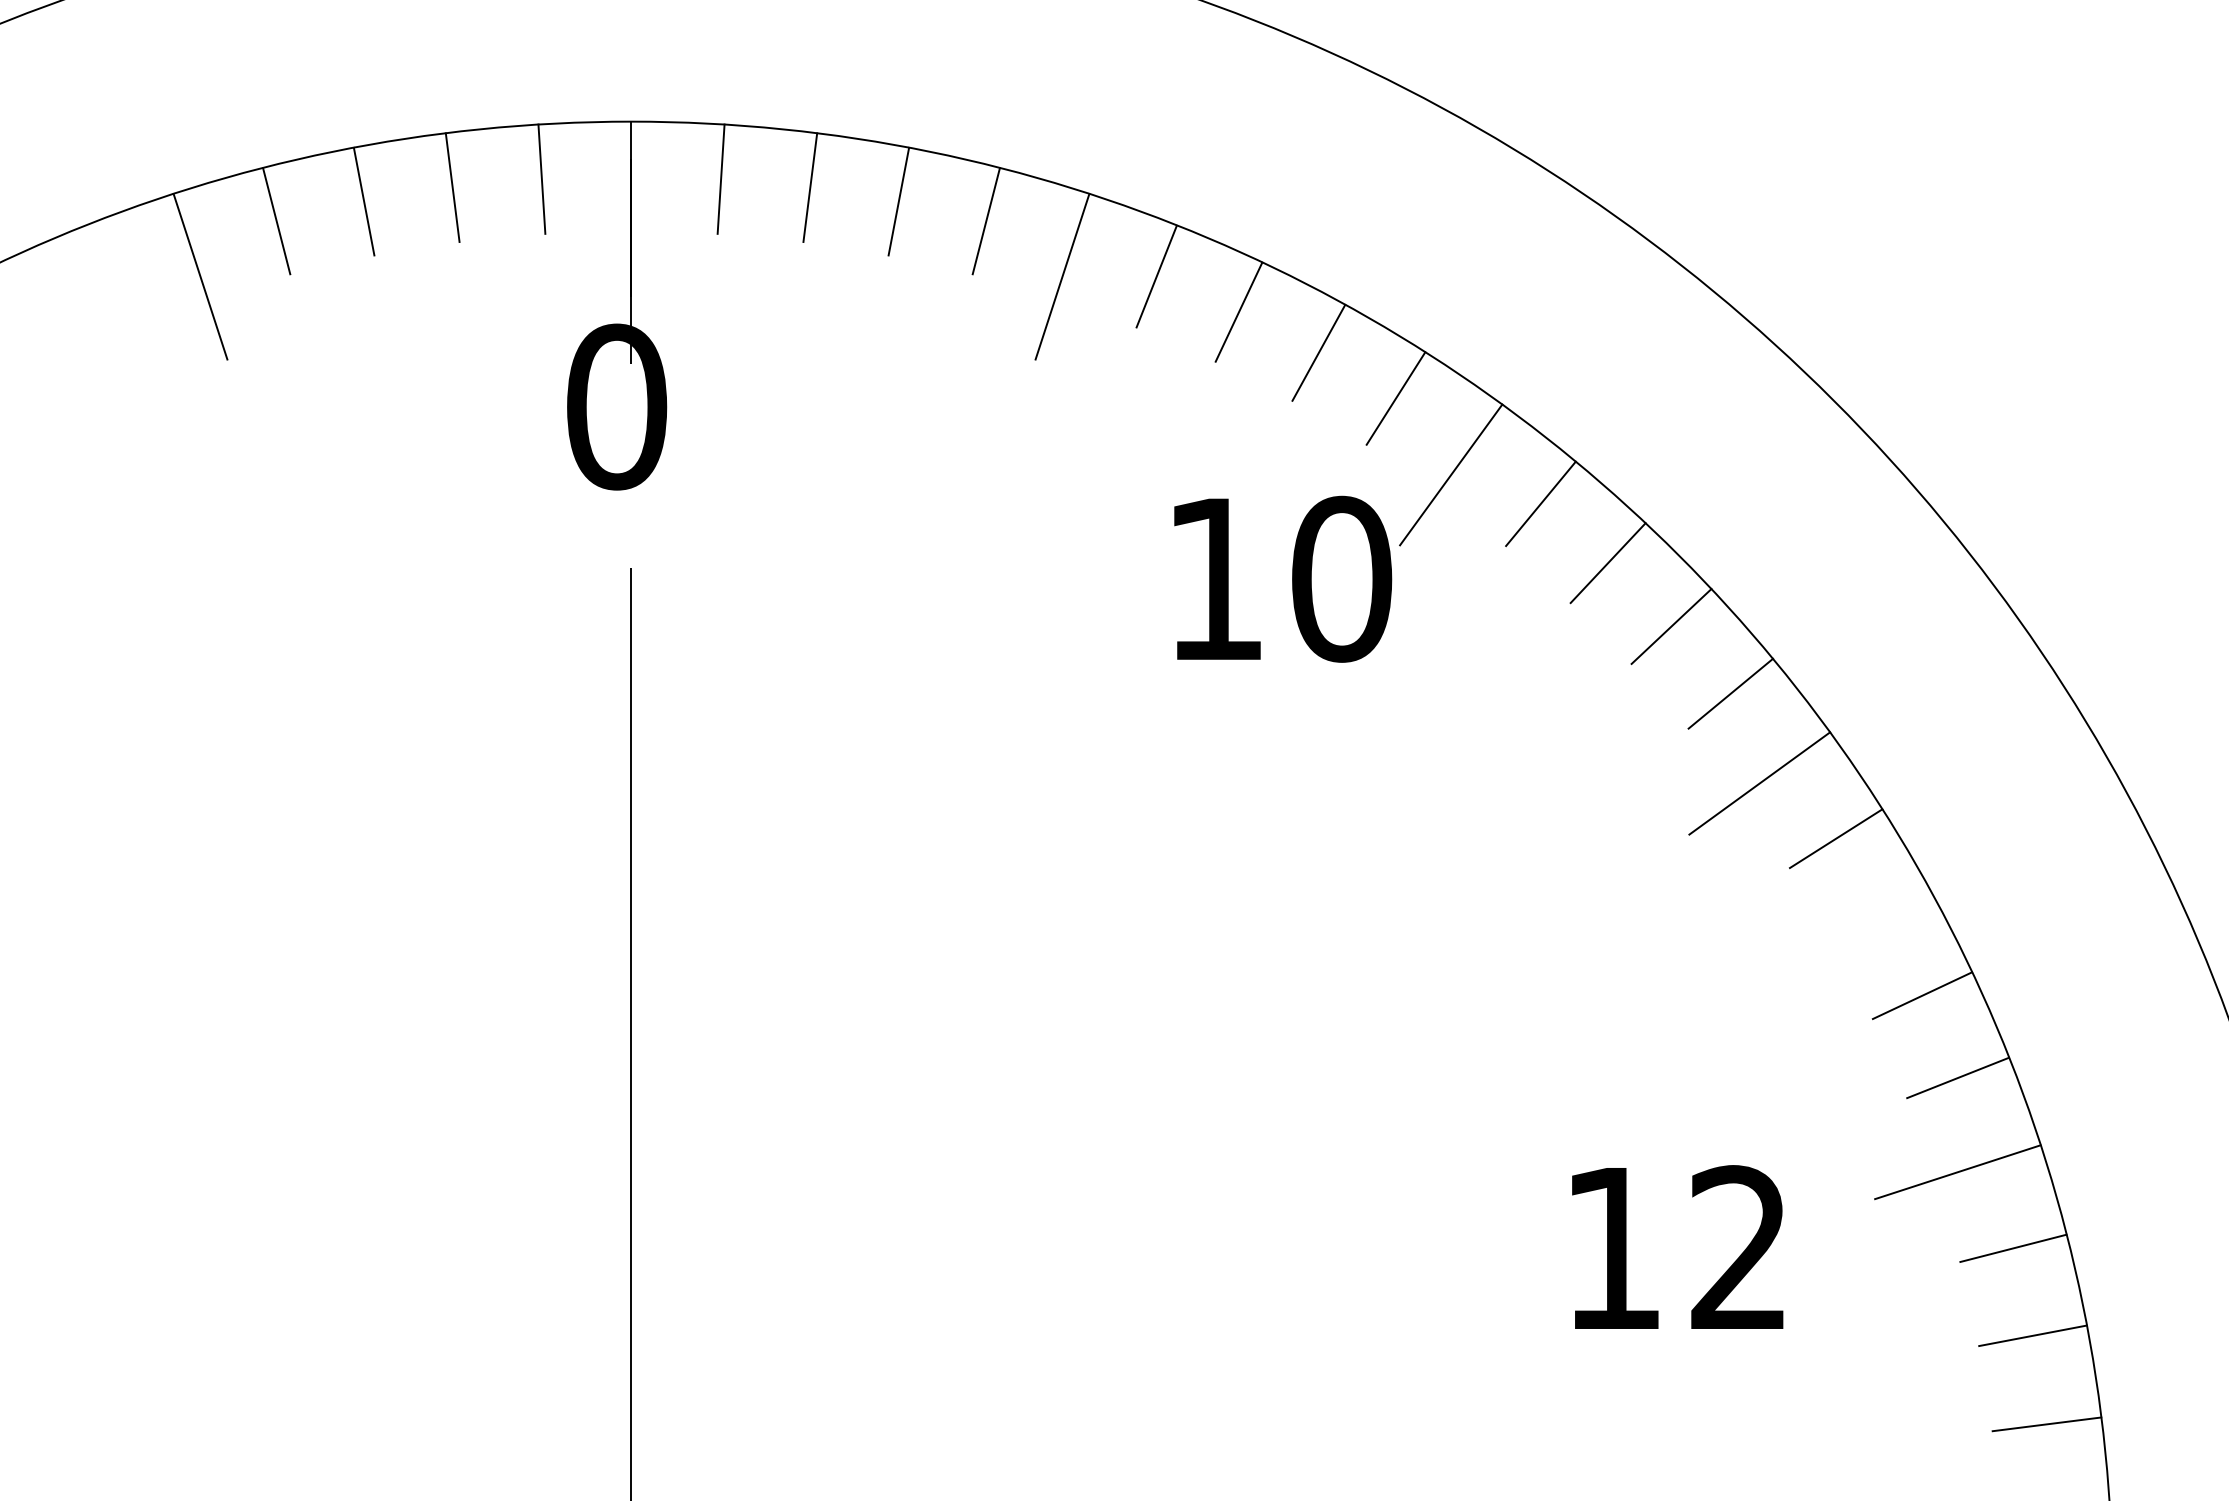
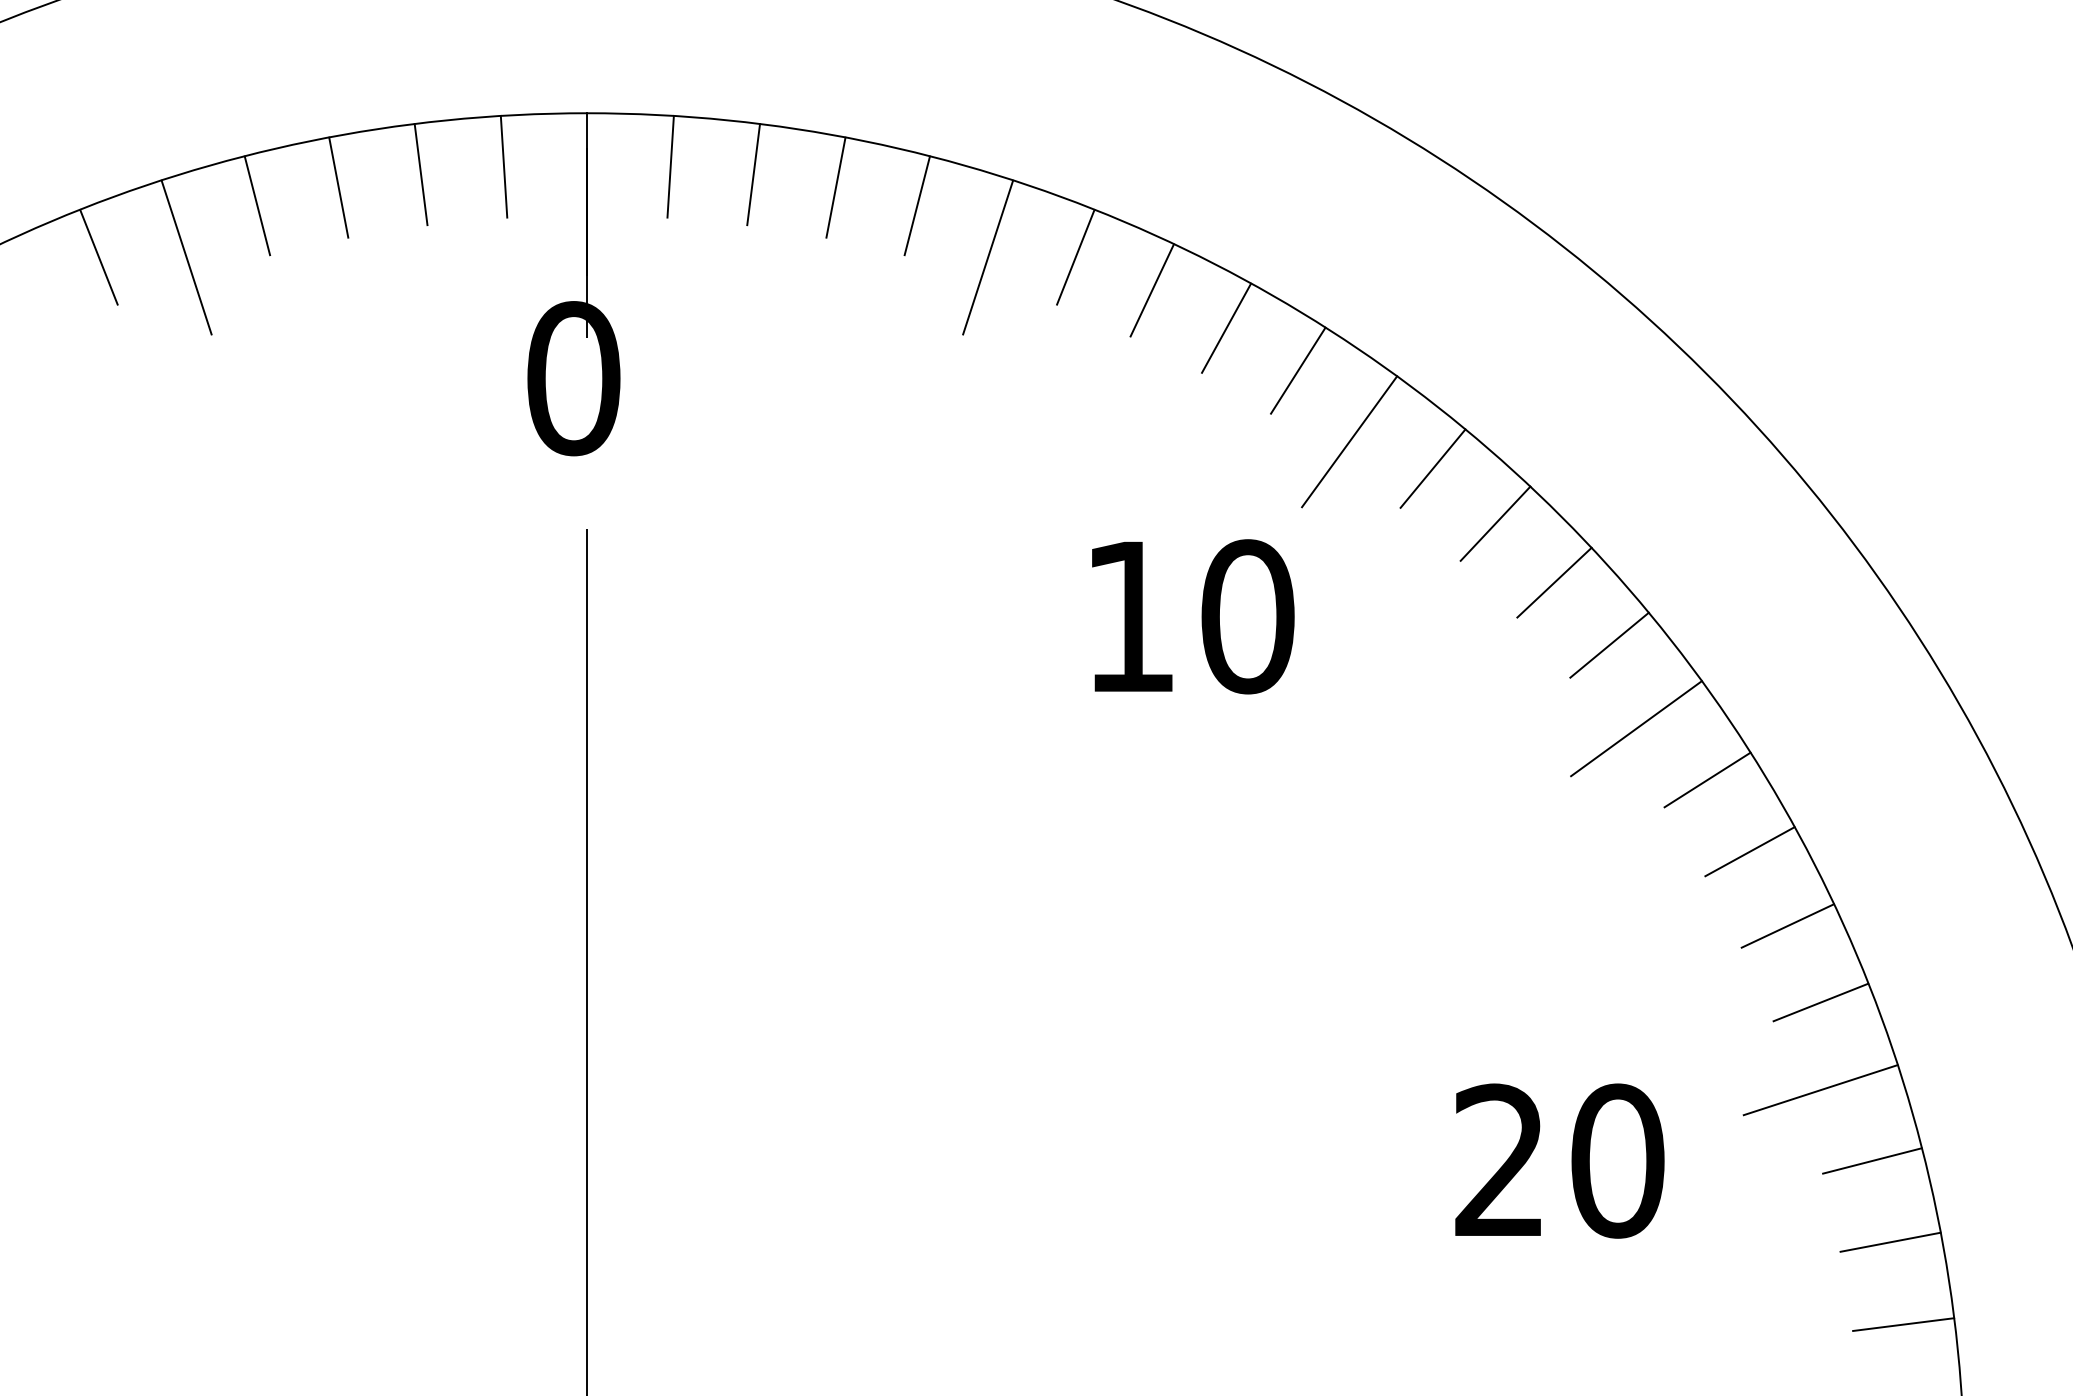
line: (105, 275) -> (98, 256), added
text: (1283, 578) -> (1193, 616), moved
line: (1881, 915) -> (1749, 851), added
text: (1676, 1247) -> (1559, 1160), 12 -> 20

